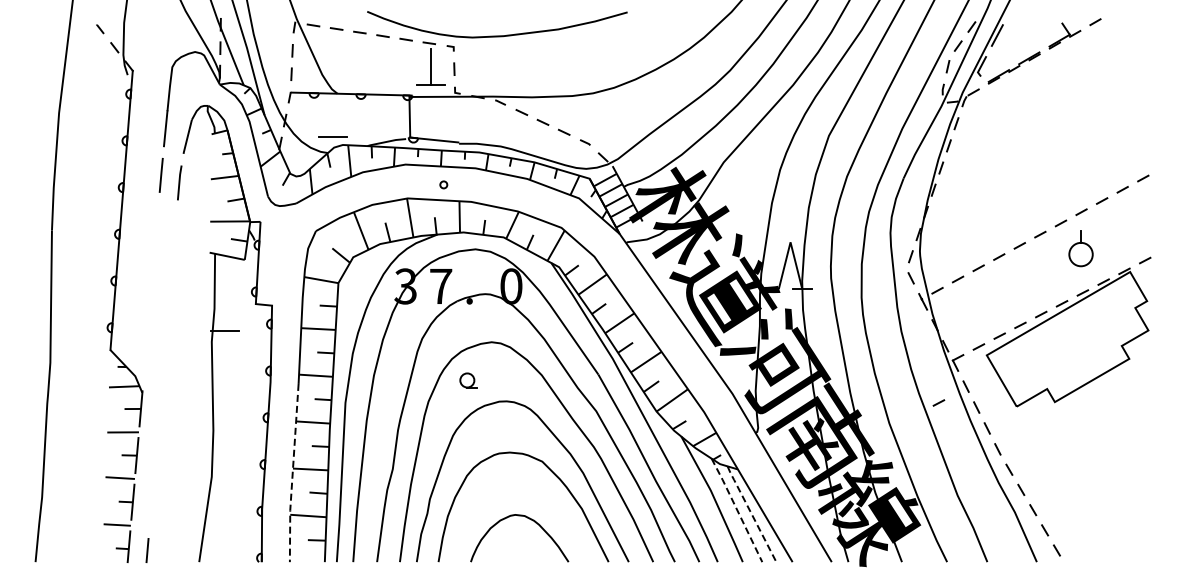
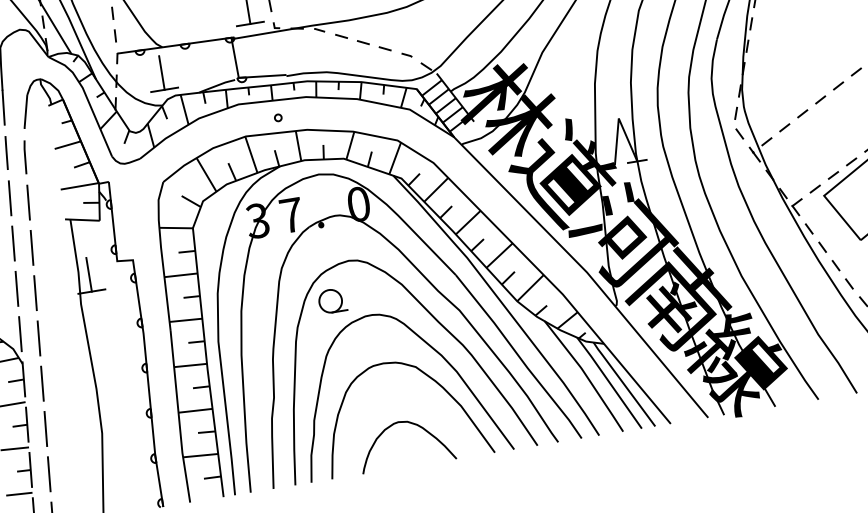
line: (332, 119) -> (161, 72), added
line: (156, 221) -> (9, 197), added
line: (174, 229) -> (27, 202), added
line: (152, 268) -> (12, 243), added
line: (170, 275) -> (31, 247), added
line: (224, 312) -> (88, 274), added
line: (148, 315) -> (16, 288), added
line: (166, 322) -> (34, 292), added
line: (144, 361) -> (19, 333), added
line: (162, 369) -> (38, 338), added
part: (468, 380) -> (332, 301), size x1.67
line: (938, 402) -> (785, 248), removed
line: (158, 415) -> (41, 383), added
line: (154, 462) -> (45, 428), added
line: (292, 473) -> (178, 417), dashed -> solid
line: (150, 509) -> (48, 474), added
line: (737, 510) -> (610, 383), dashed -> solid
line: (751, 513) -> (623, 383), dashed -> solid

